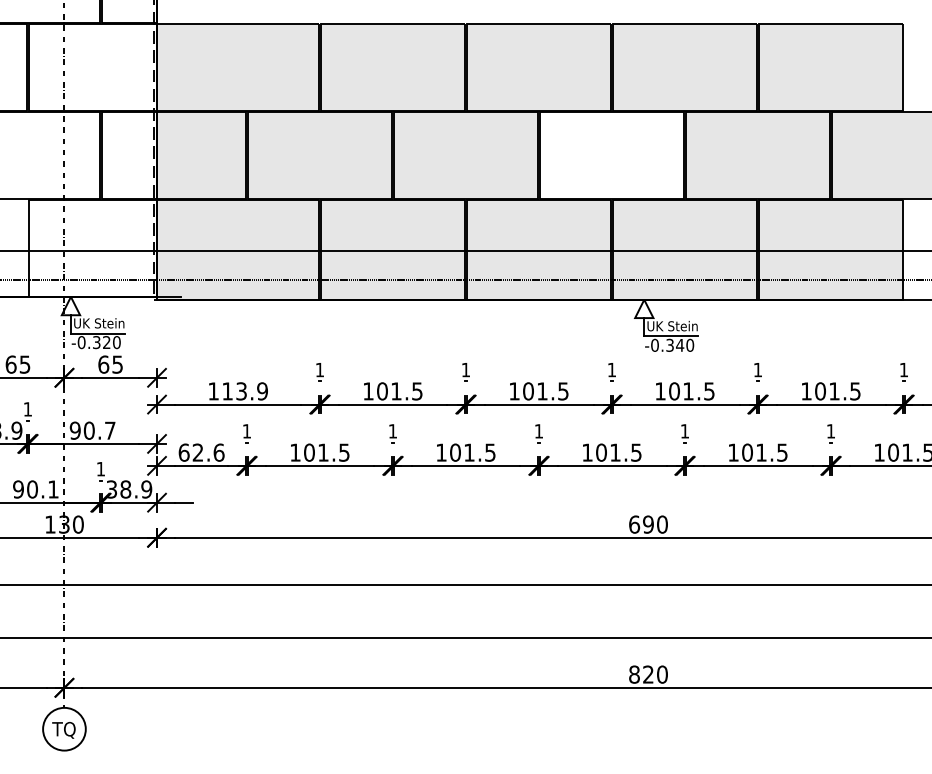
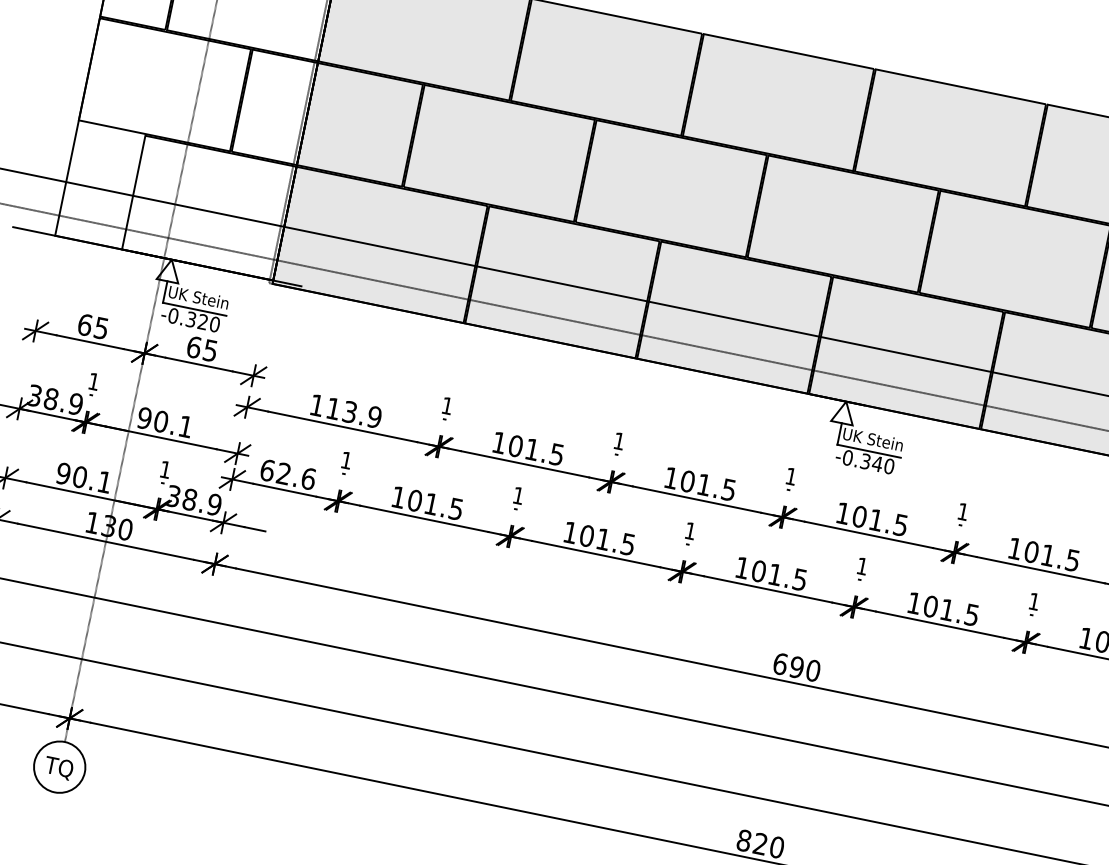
fill: (611, 155) -> (842, 223), added
text: (110, 430) -> (186, 426), 90.7 -> 90.1

